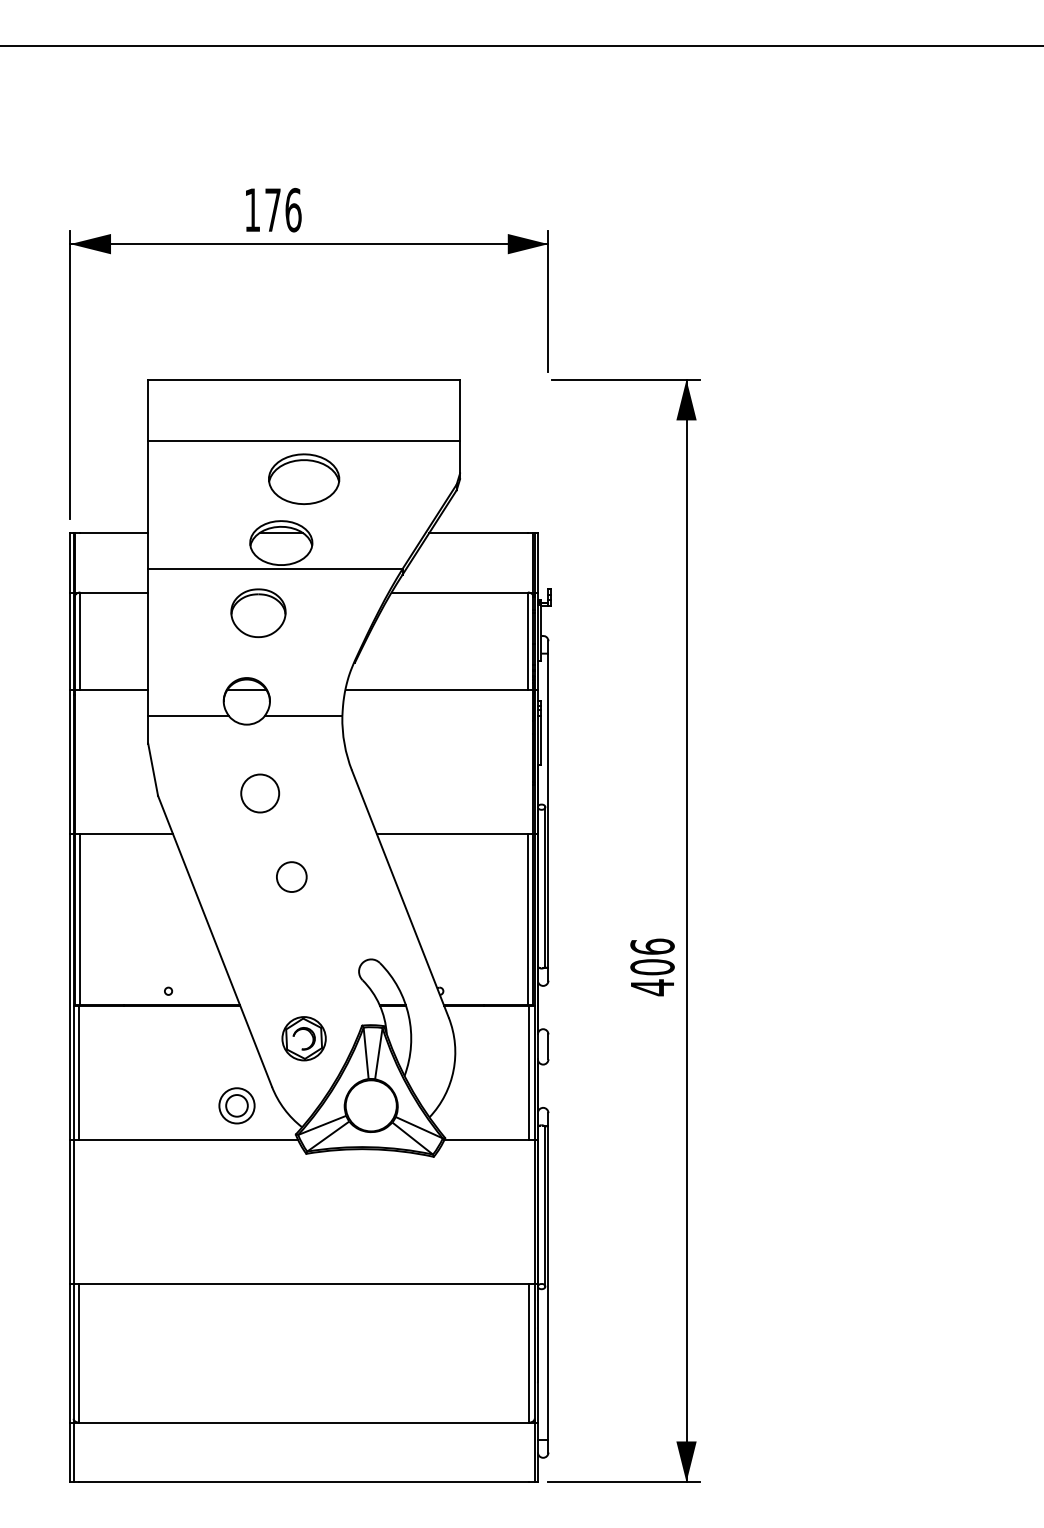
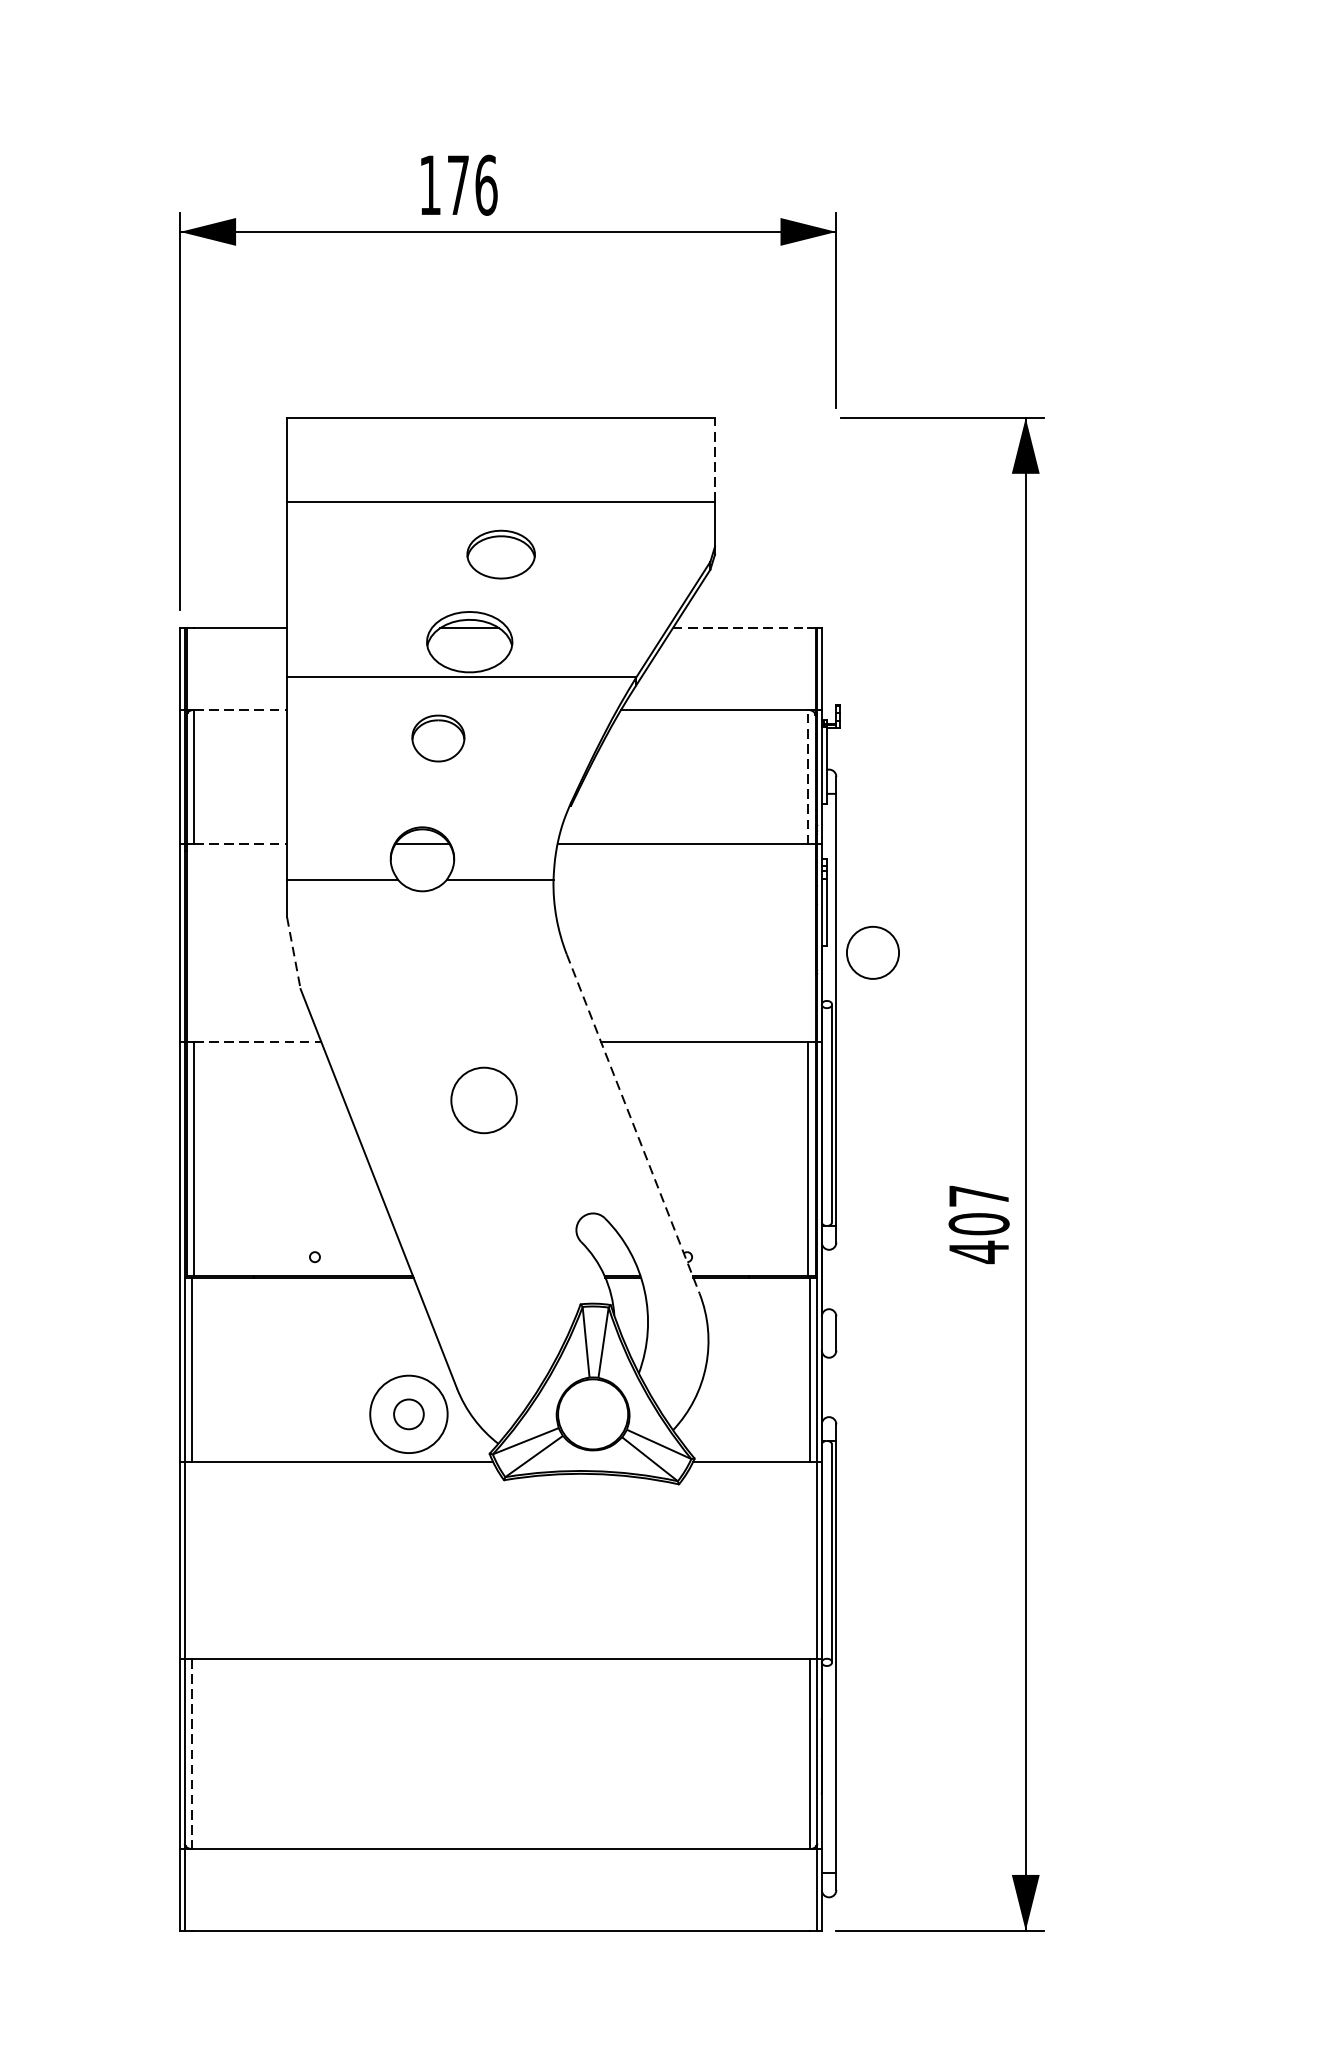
line: (460, 410) -> (715, 460), solid -> dashed
part: (304, 479) -> (501, 554), size x0.7
line: (479, 532) -> (741, 627), solid -> dashed
line: (114, 592) -> (240, 709), solid -> dashed
part: (258, 613) -> (438, 738), size x0.7
line: (527, 641) -> (807, 777), solid -> dashed
line: (114, 690) -> (240, 844), solid -> dashed
line: (153, 769) -> (294, 952), solid -> dashed
circle: (260, 793) -> (873, 952), moved
line: (127, 834) -> (258, 1042), solid -> dashed
circle: (291, 877) -> (483, 1101), size x1.6
line: (400, 894) -> (633, 1124), solid -> dashed
text: (652, 946) -> (979, 1195), 406 -> 407
part: (303, 1038) -> (500, 1321), removed
circle: (236, 1105) -> (408, 1413), size x1.6
line: (79, 1353) -> (192, 1754), solid -> dashed

